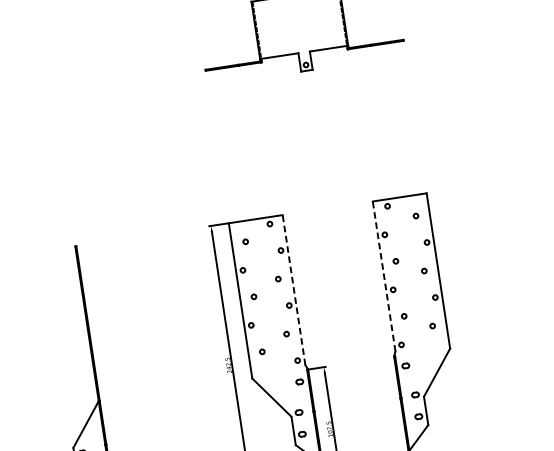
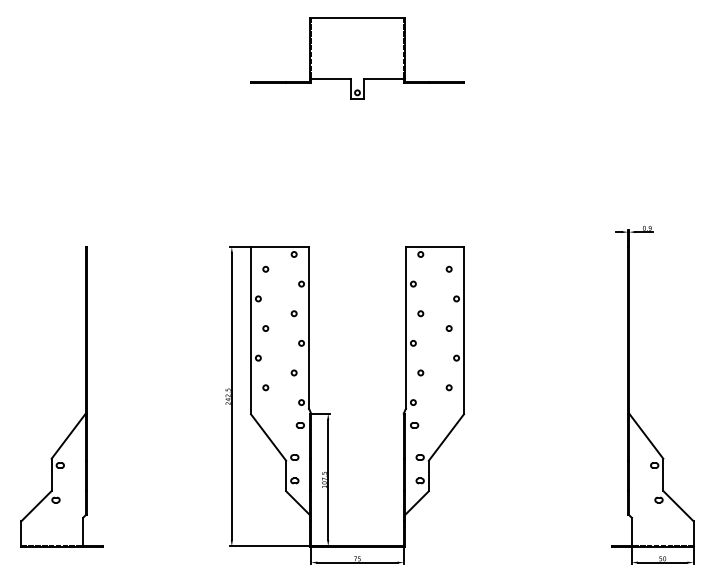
line: (384, 276) -> (406, 327), dashed -> solid
line: (294, 289) -> (309, 327), dashed -> solid

